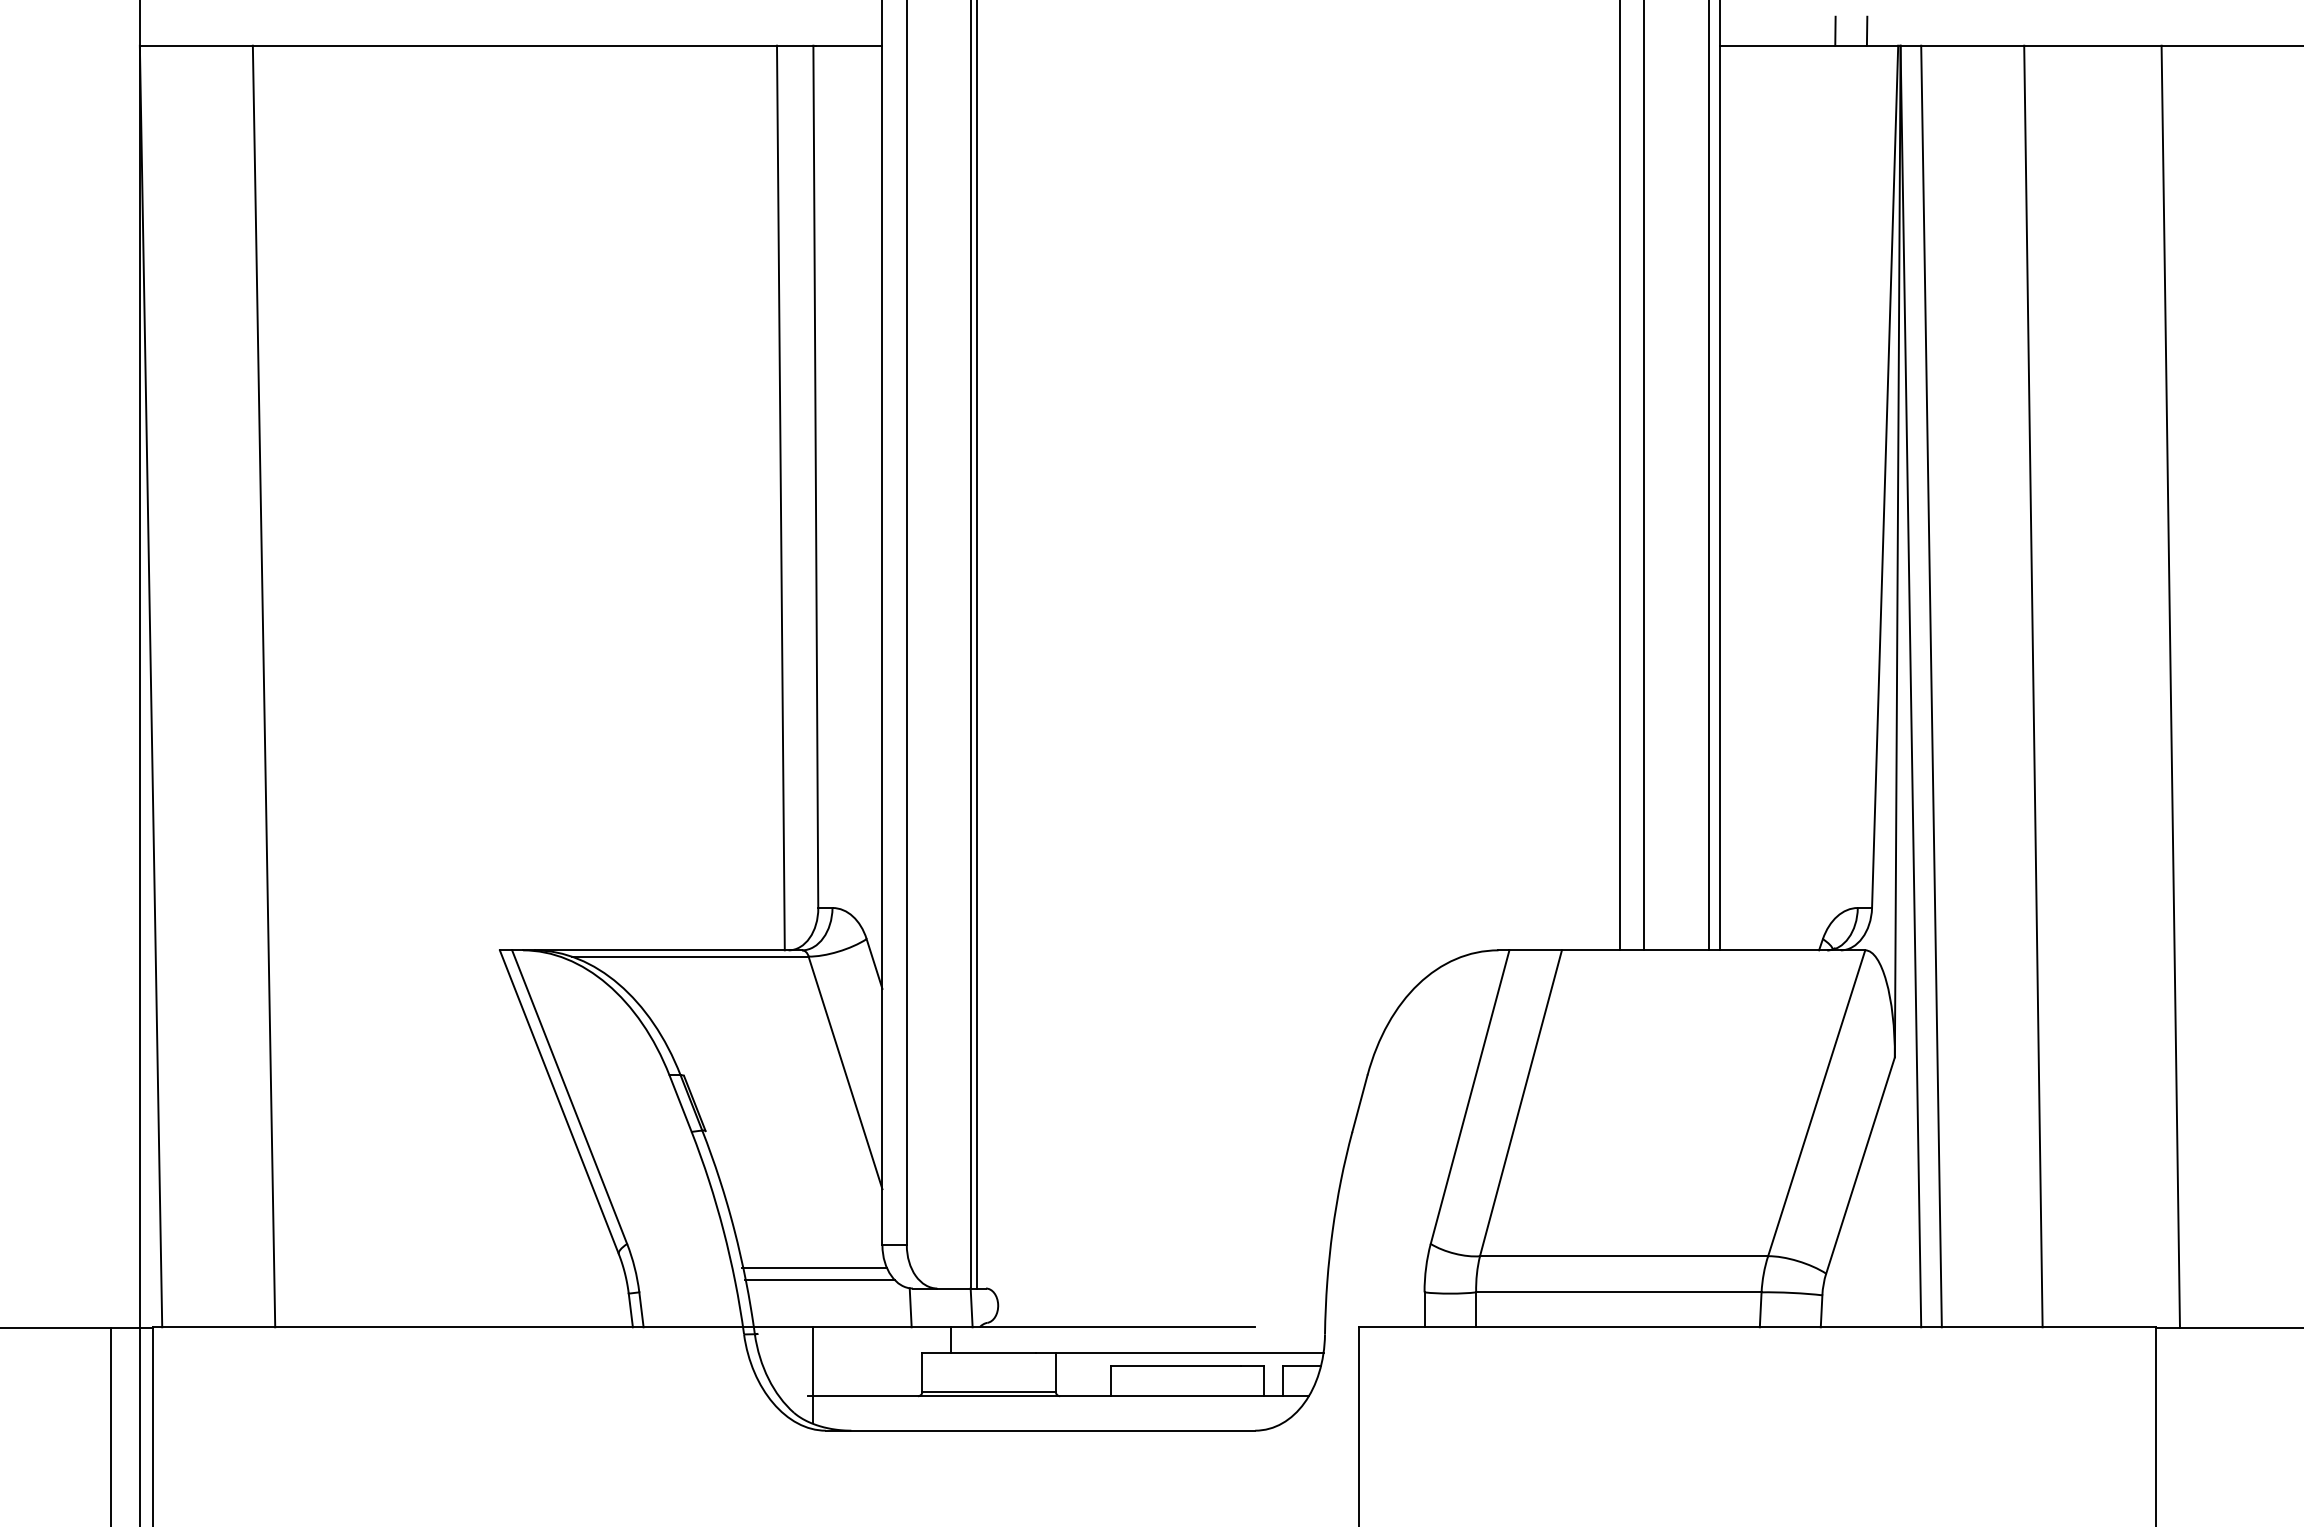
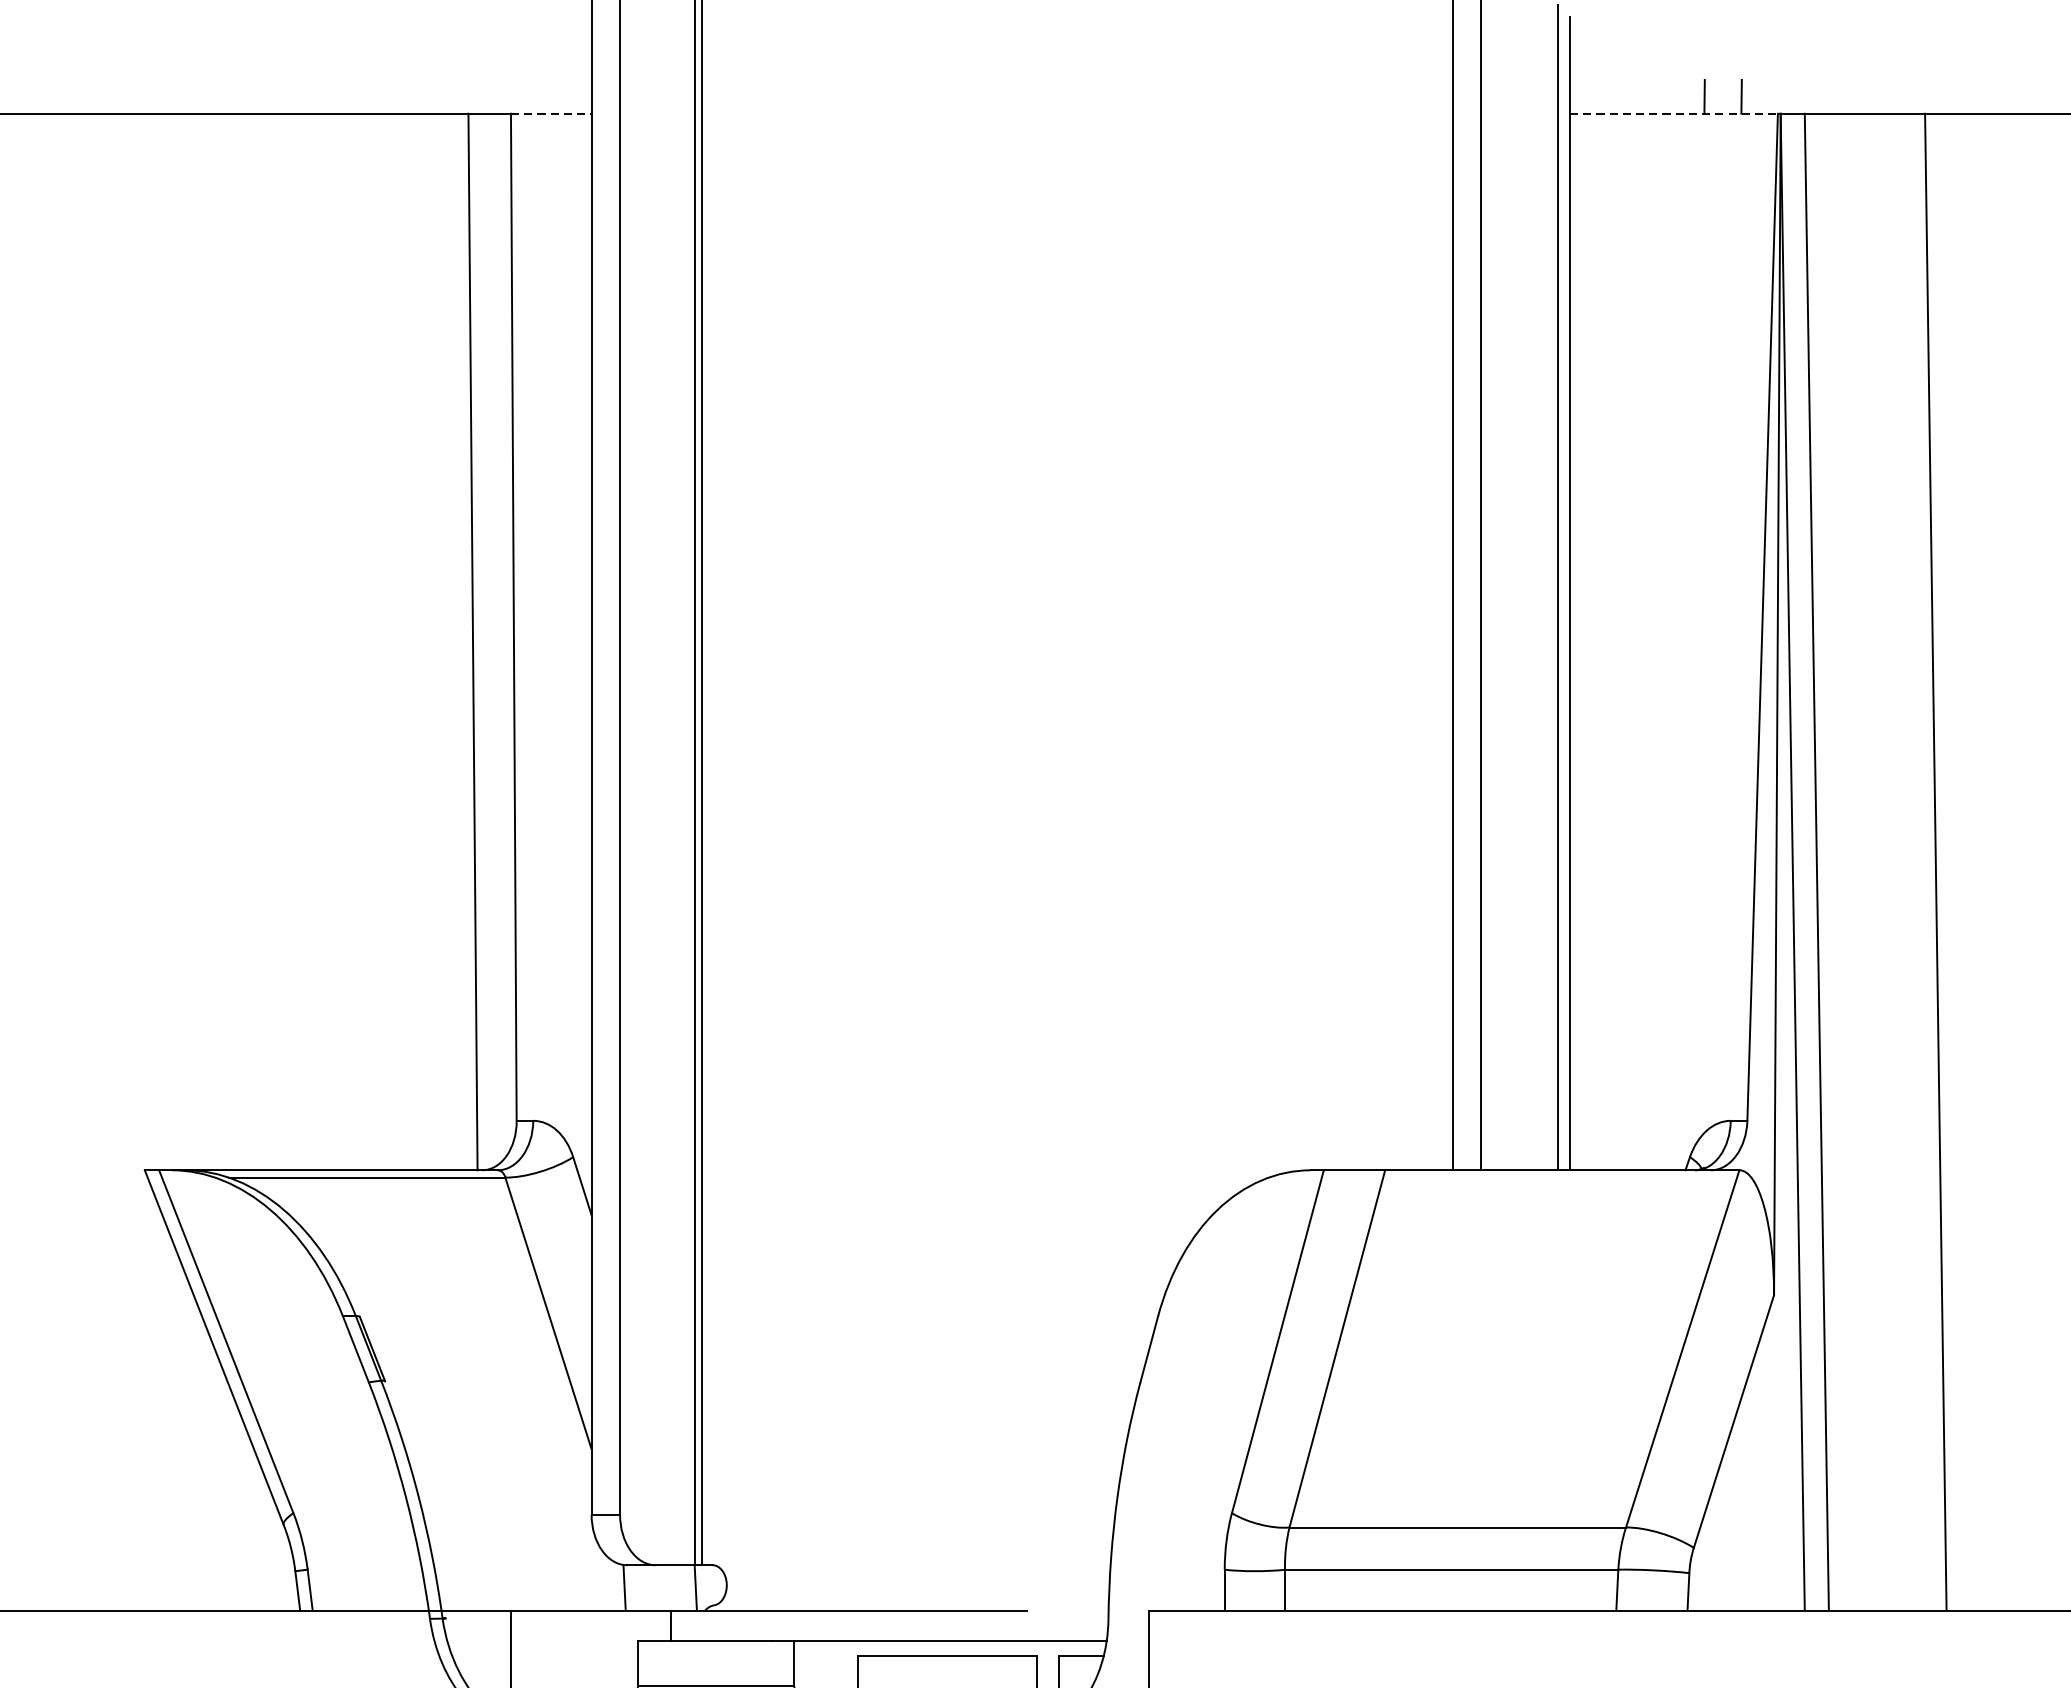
line: (847, 45) -> (550, 113), solid -> dashed
line: (1809, 45) -> (1674, 113), solid -> dashed
line: (814, 1267) -> (512, 1540), removed
line: (819, 1279) -> (518, 1554), removed

